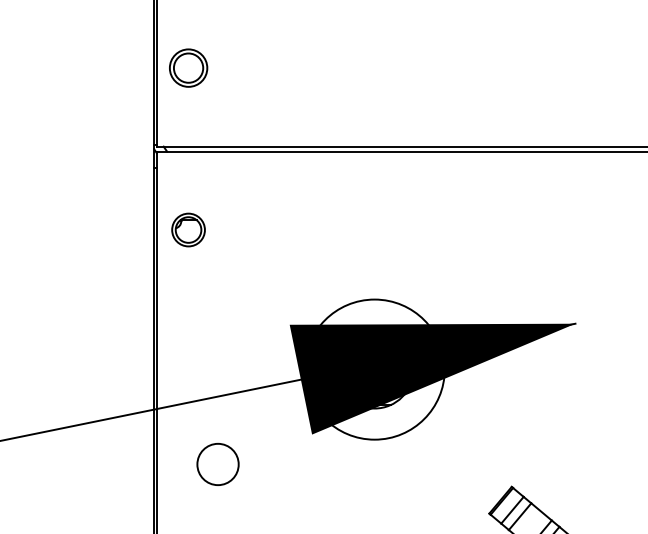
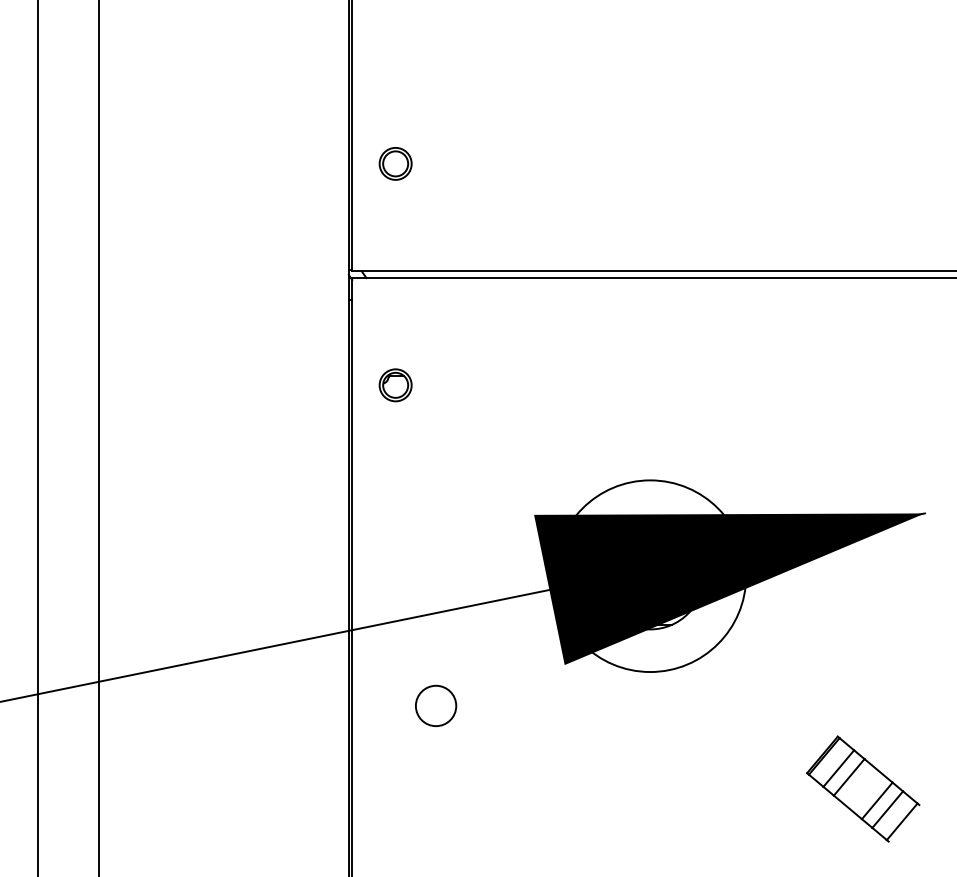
part: (188, 67) -> (395, 163), size x0.62
part: (188, 230) -> (395, 385), size x0.71
circle: (217, 464) -> (435, 705), size x0.71

